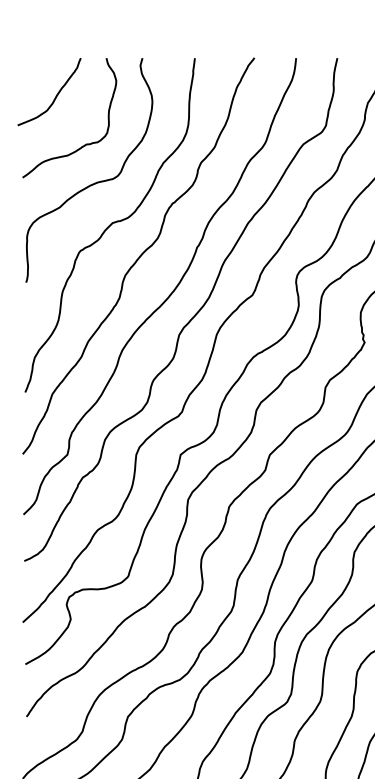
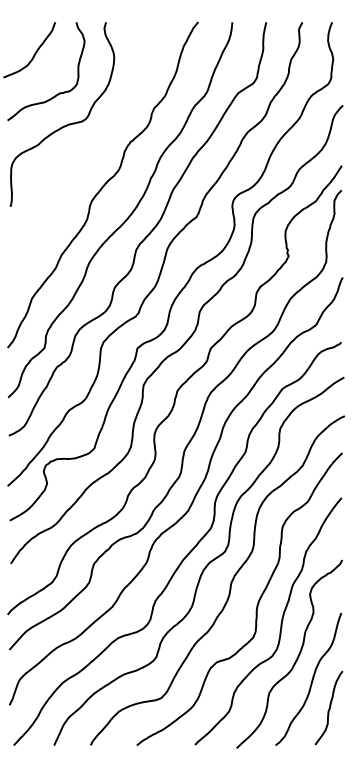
curve: (110, 225) -> (79, 159), removed

